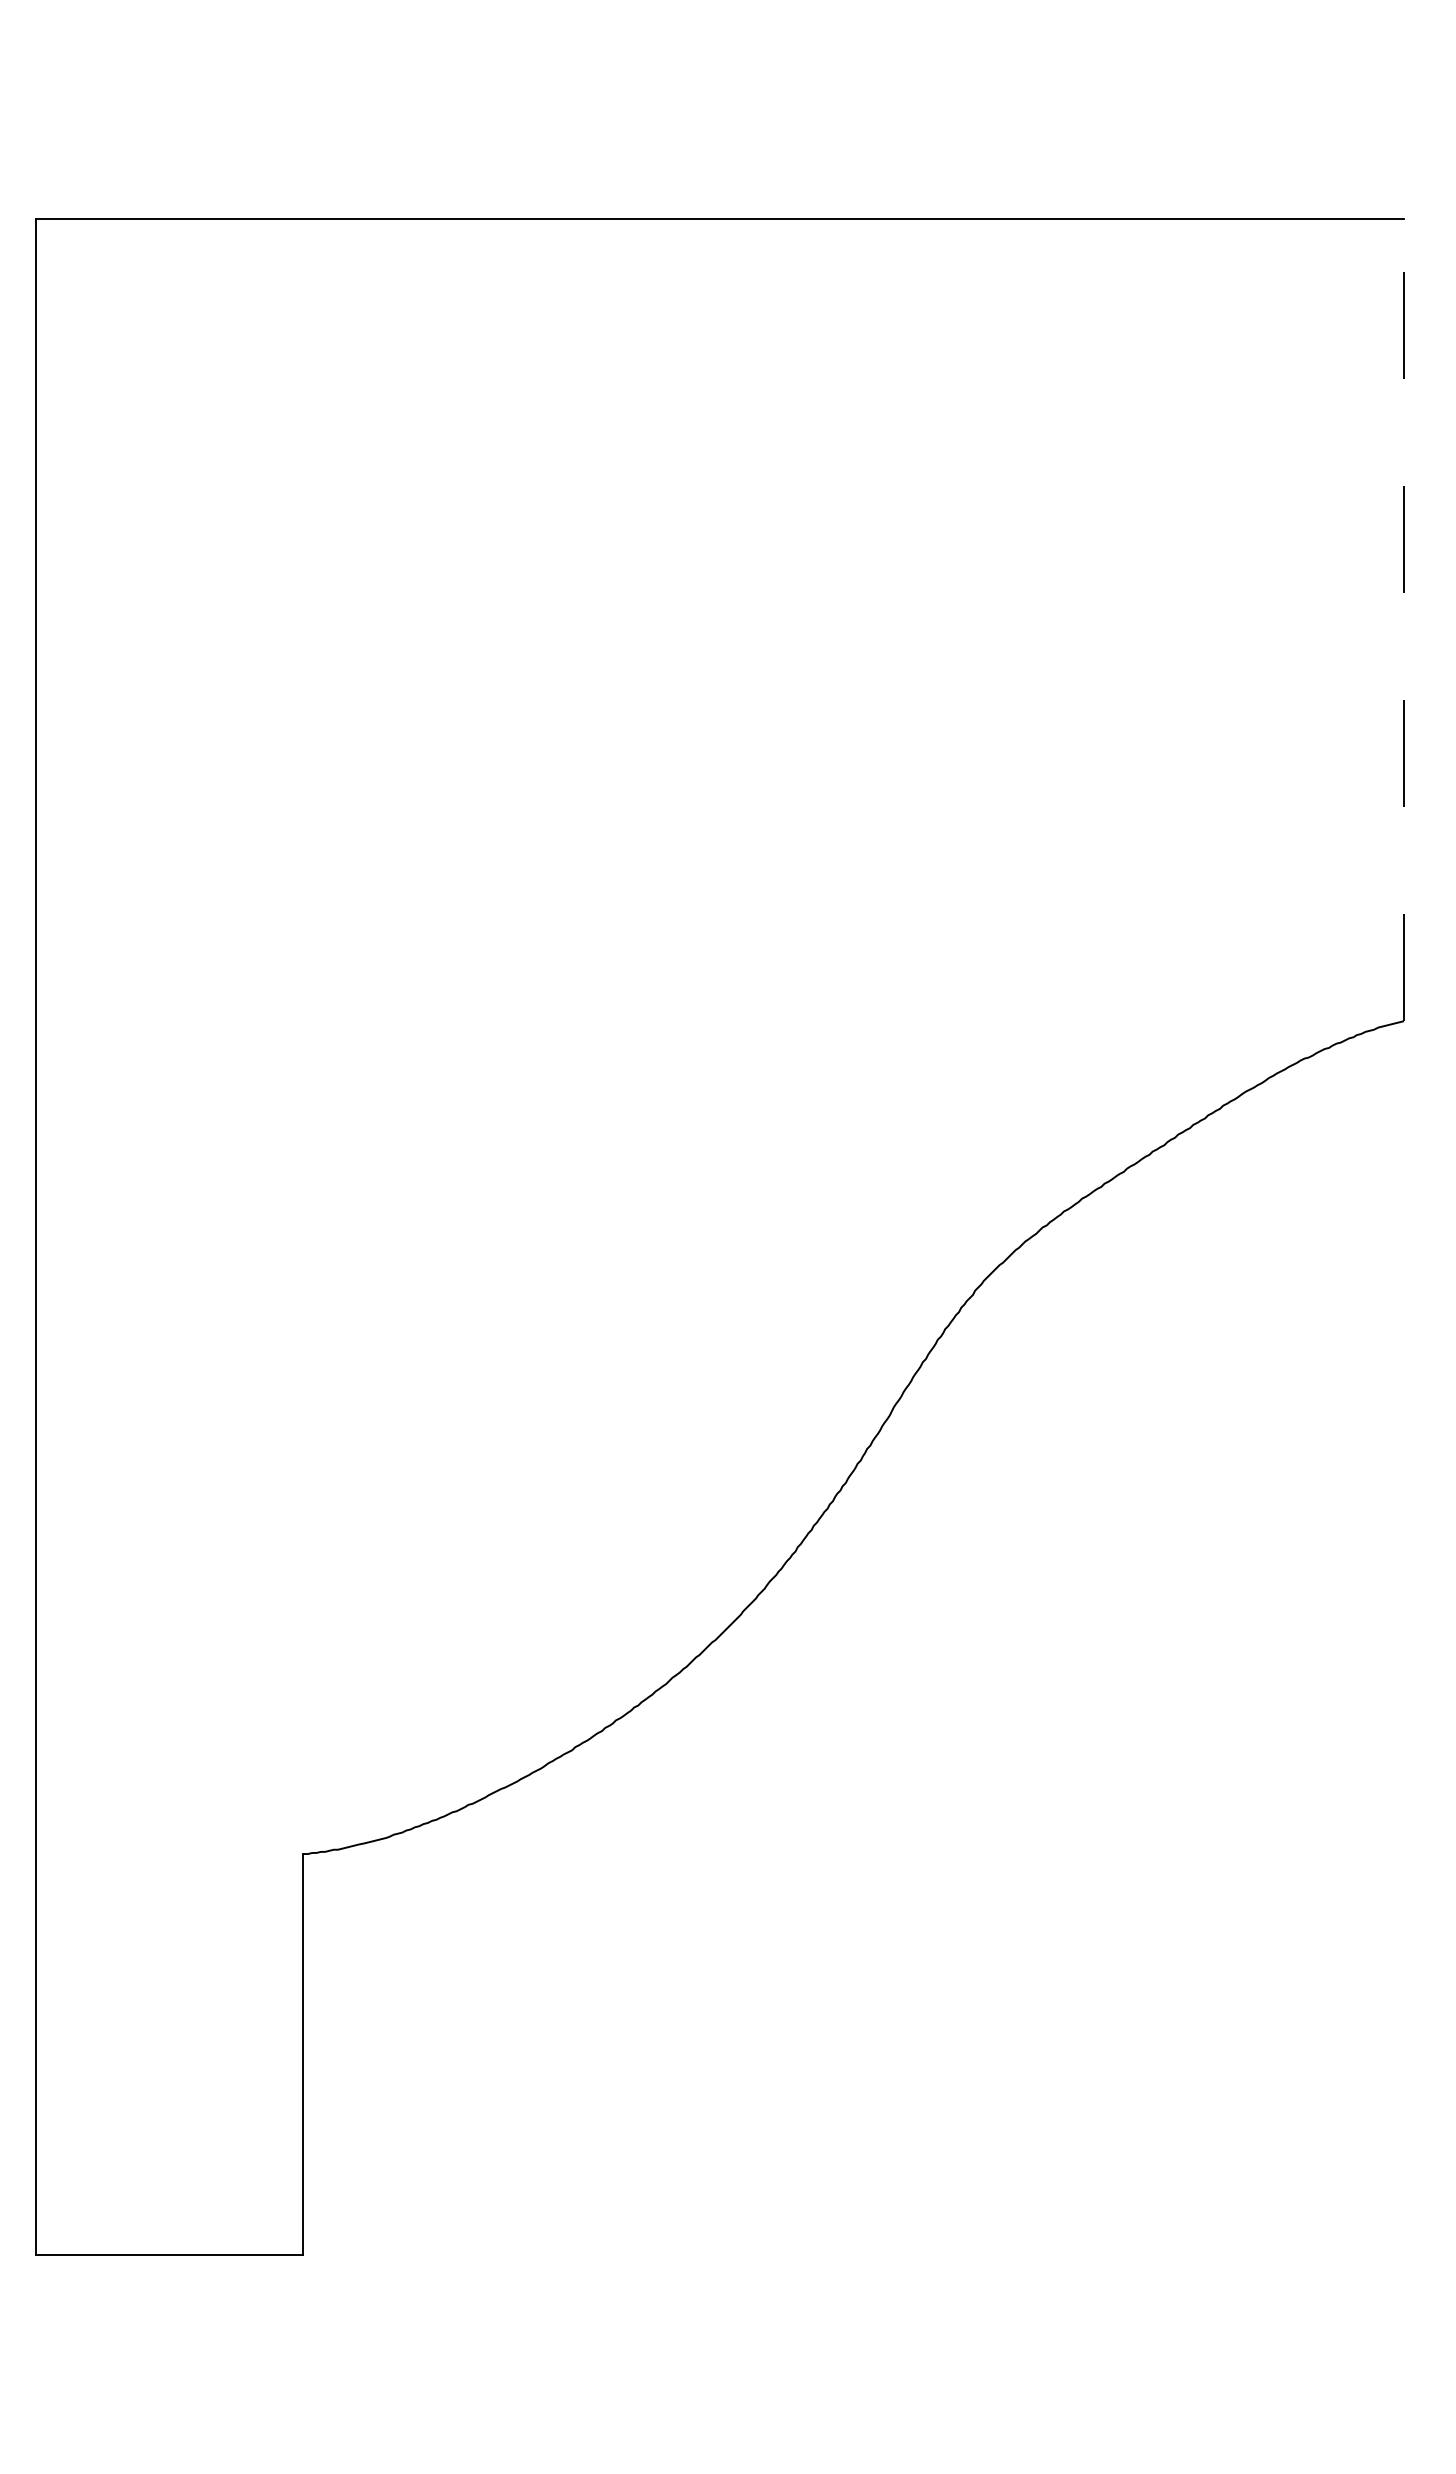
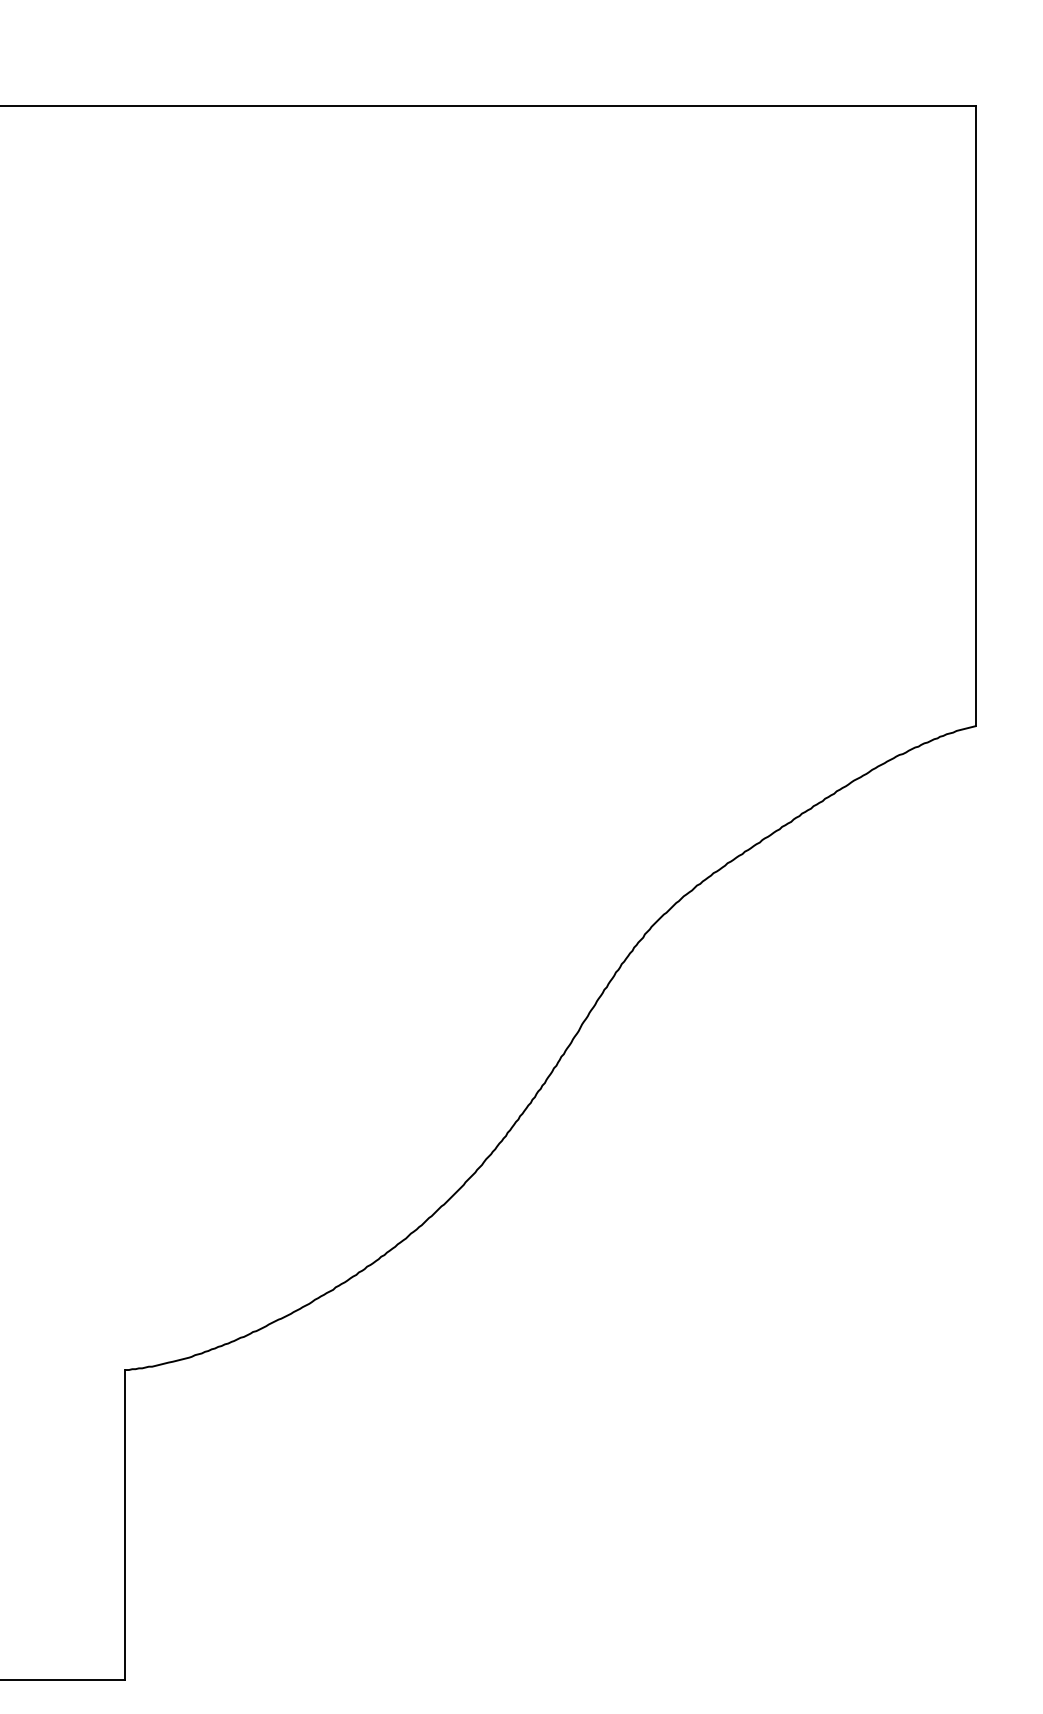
line: (1403, 619) -> (976, 415), dashed -> solid

